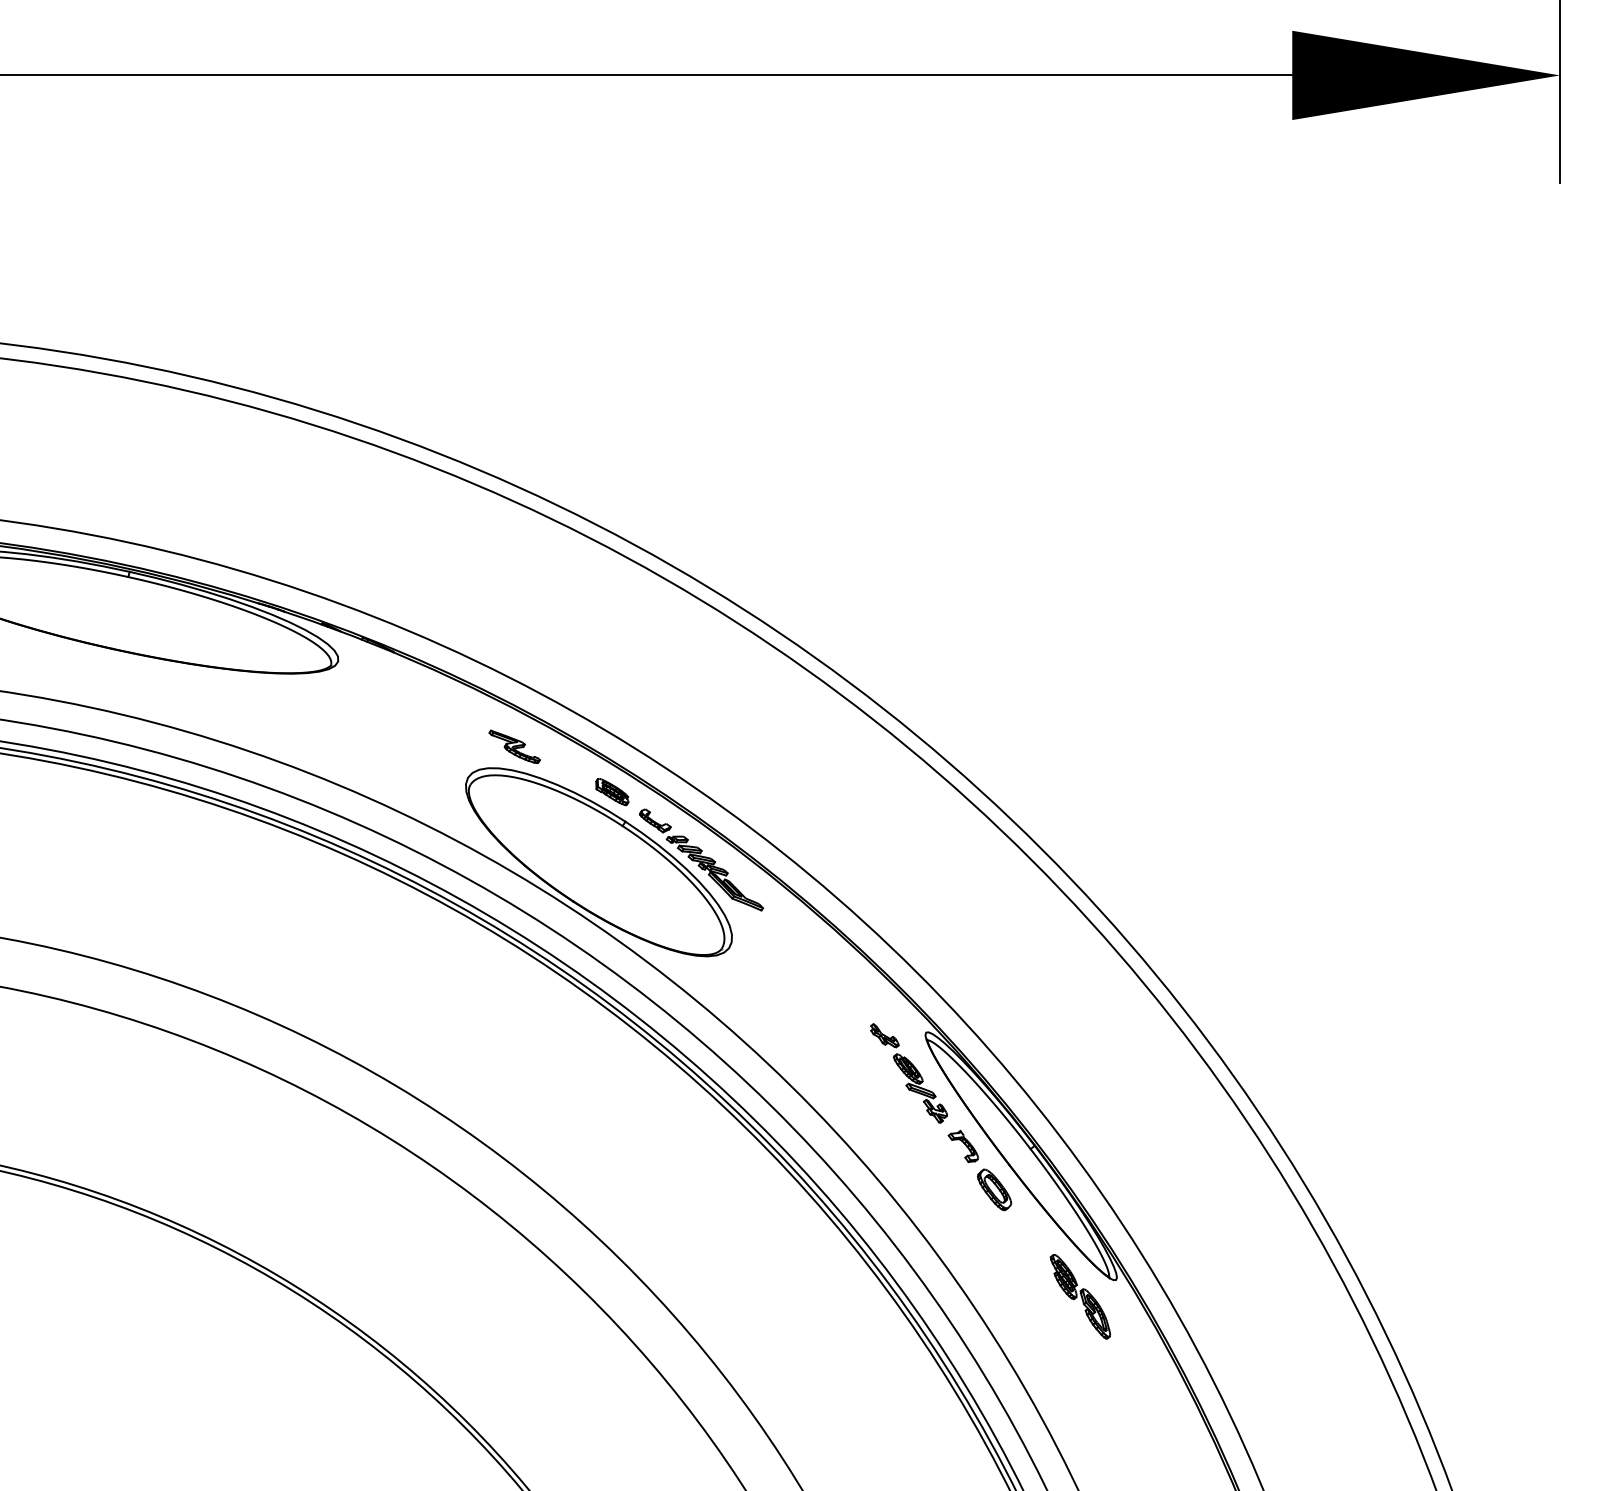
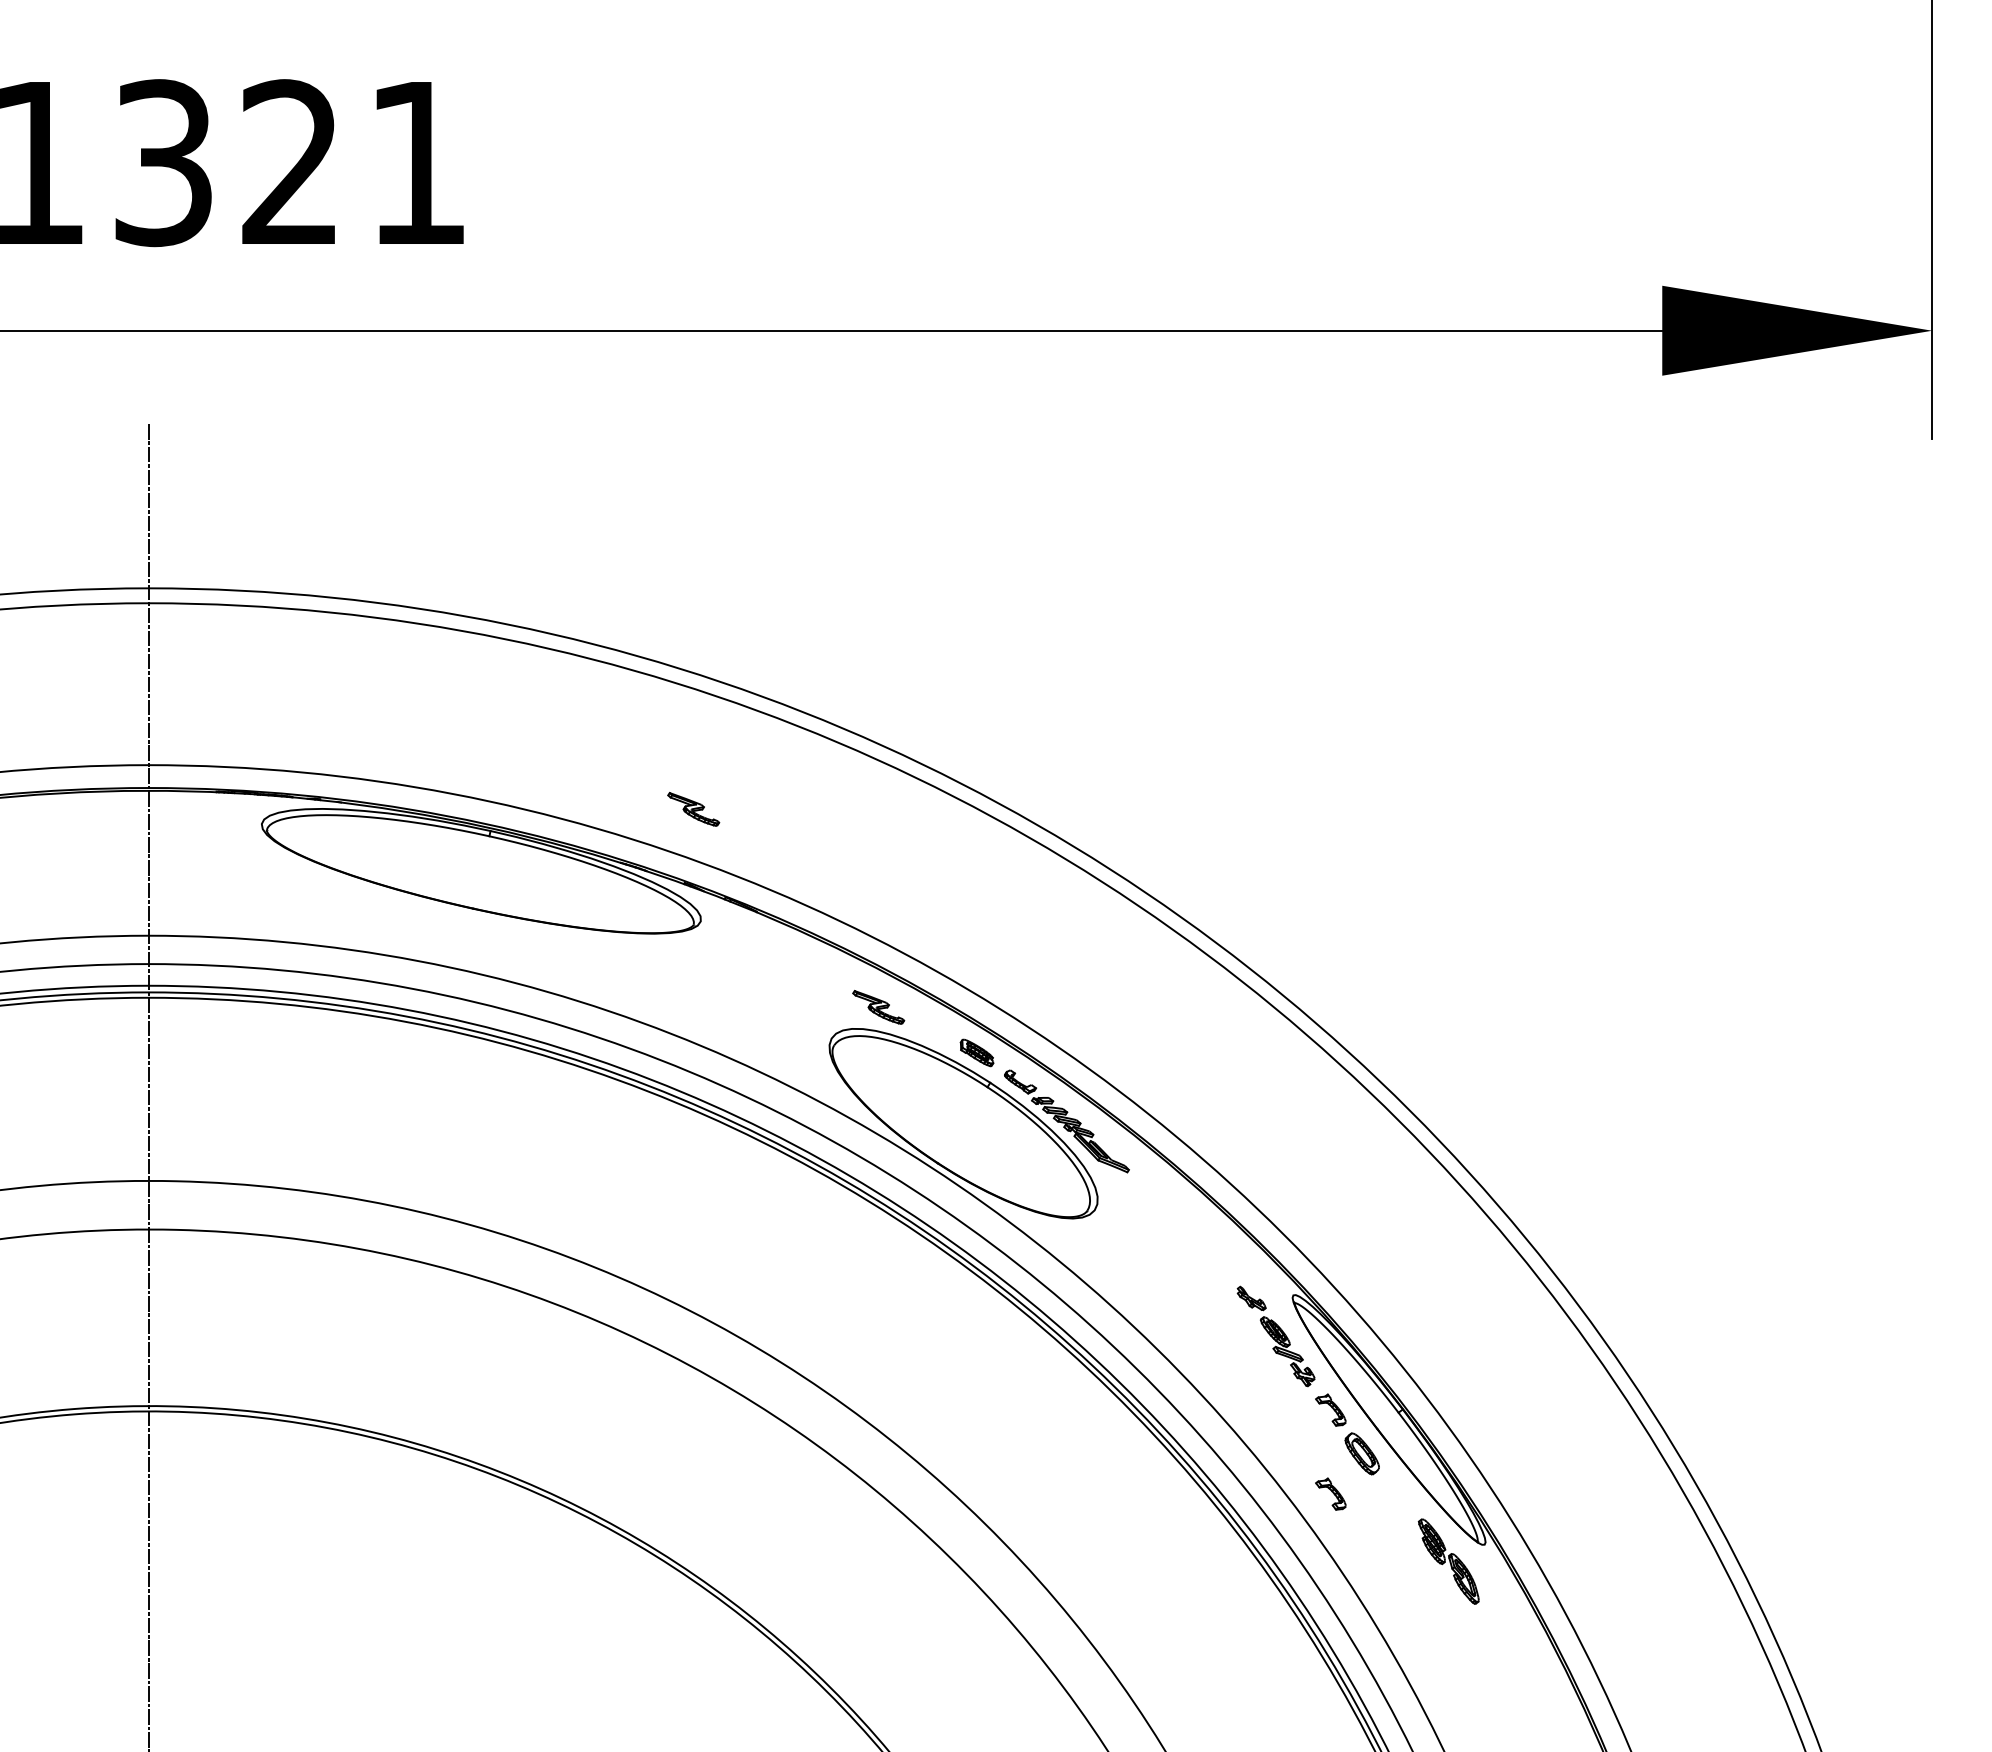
part: (330, 550) -> (693, 809), added
part: (963, 1229) -> (1330, 1493), added

